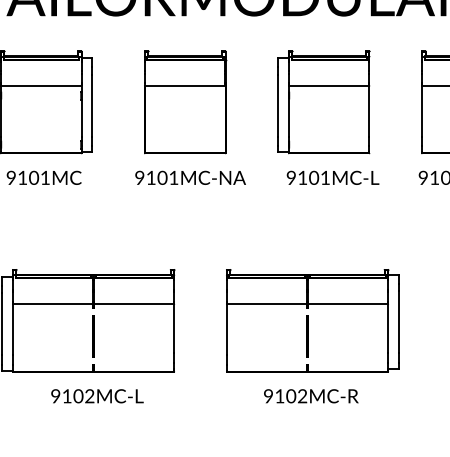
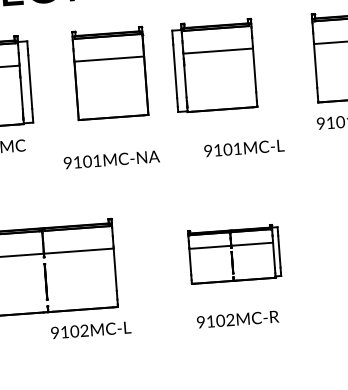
part: (323, 102) -> (214, 65), moved
text: (190, 177) -> (111, 159), moved
text: (332, 177) -> (243, 148), moved
part: (312, 320) -> (234, 253), size x0.6
text: (97, 396) -> (91, 330), moved

